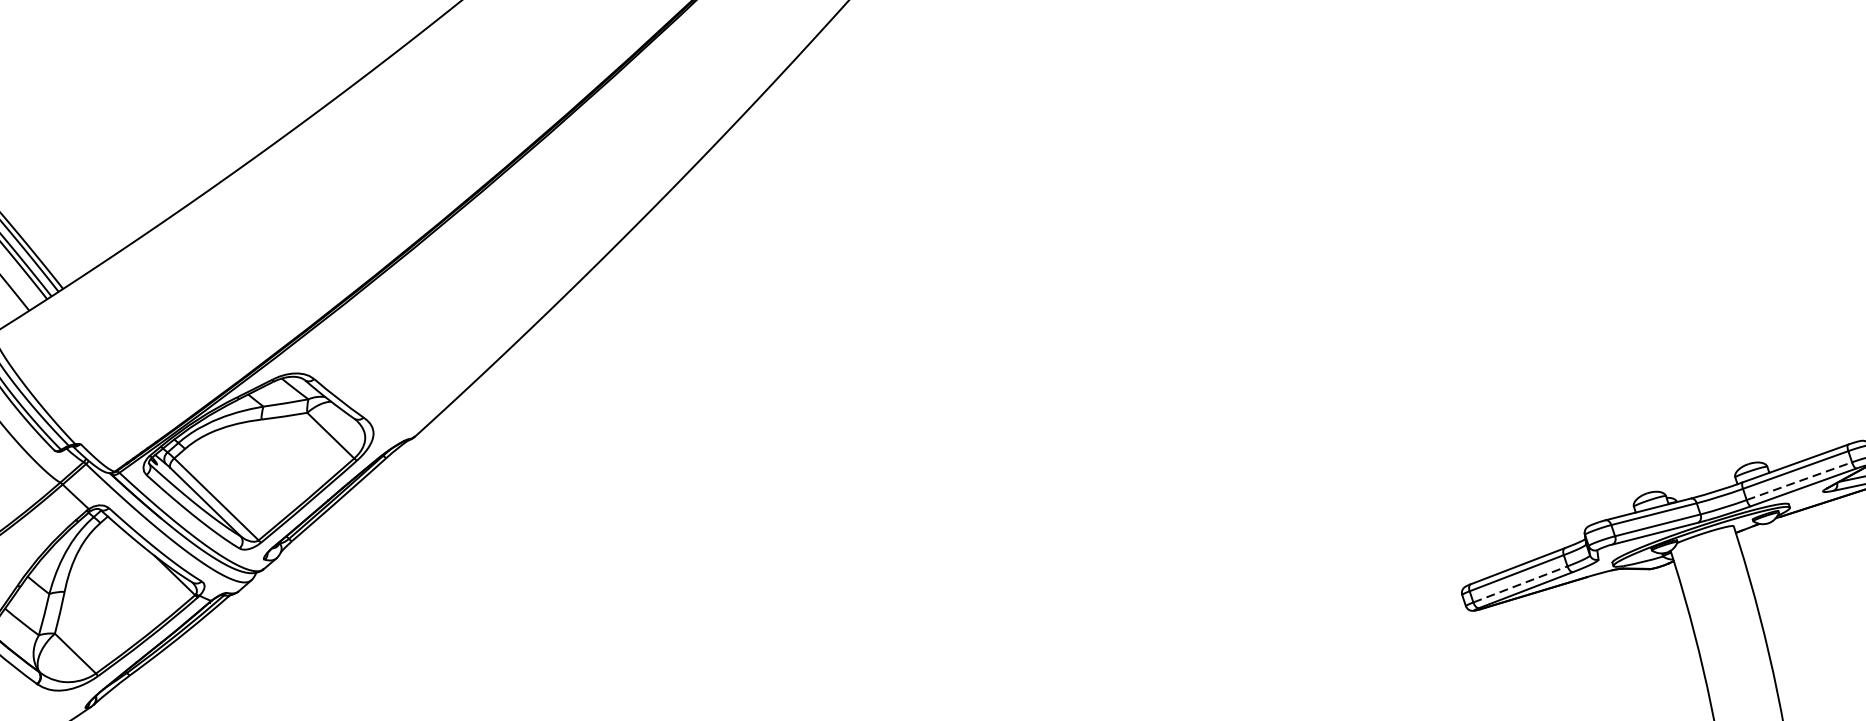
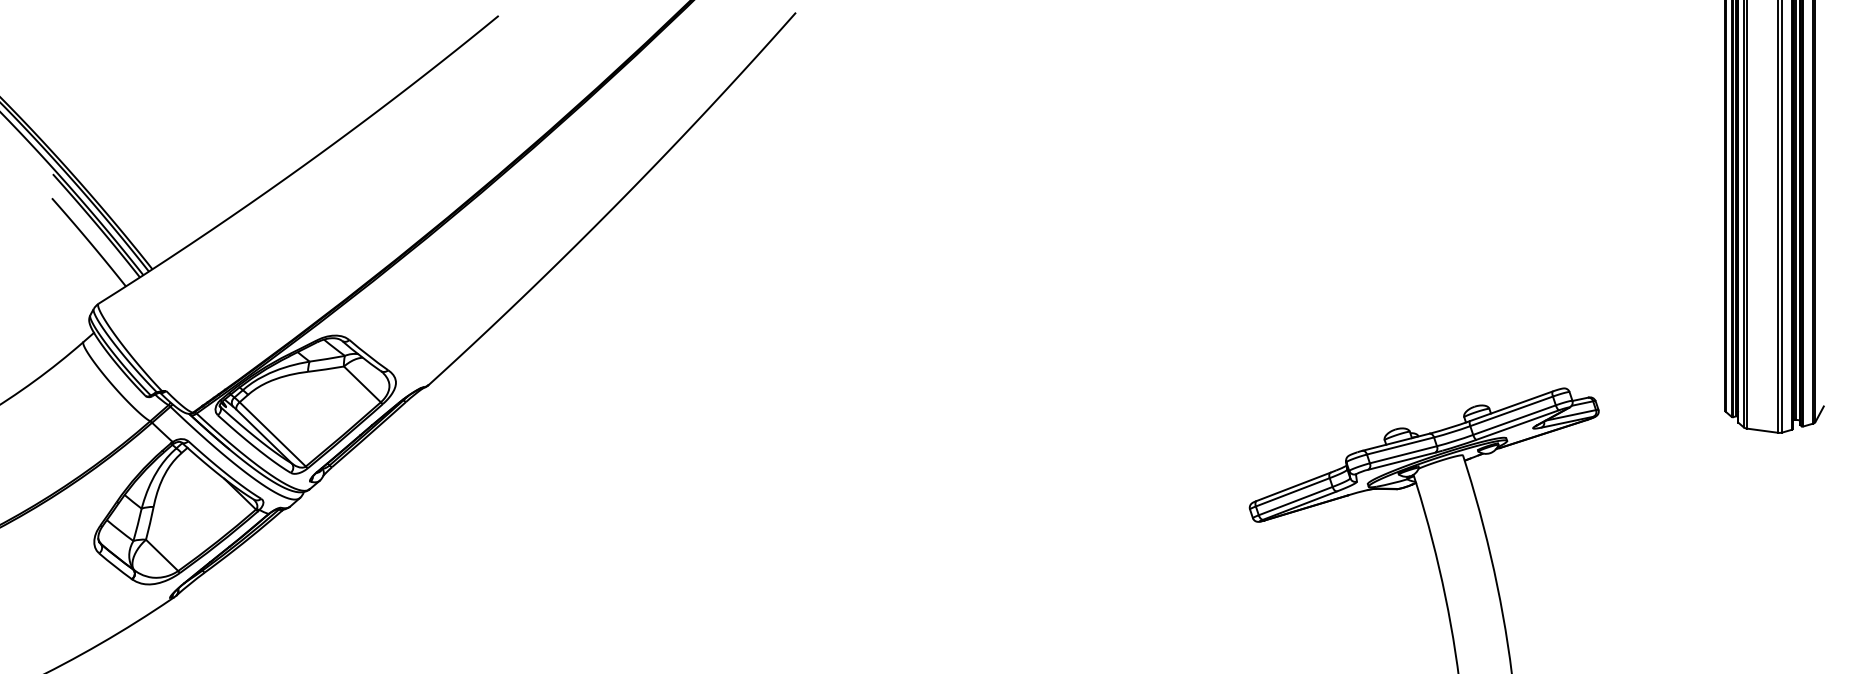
line: (1799, 481) -> (1514, 420), dashed -> solid
line: (1520, 584) -> (1295, 501), dashed -> solid

